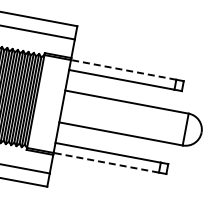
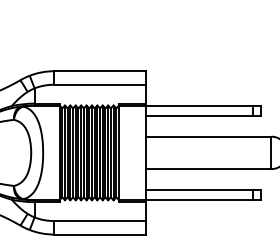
line: (123, 69) -> (199, 105), dashed -> solid
line: (106, 163) -> (199, 200), dashed -> solid

